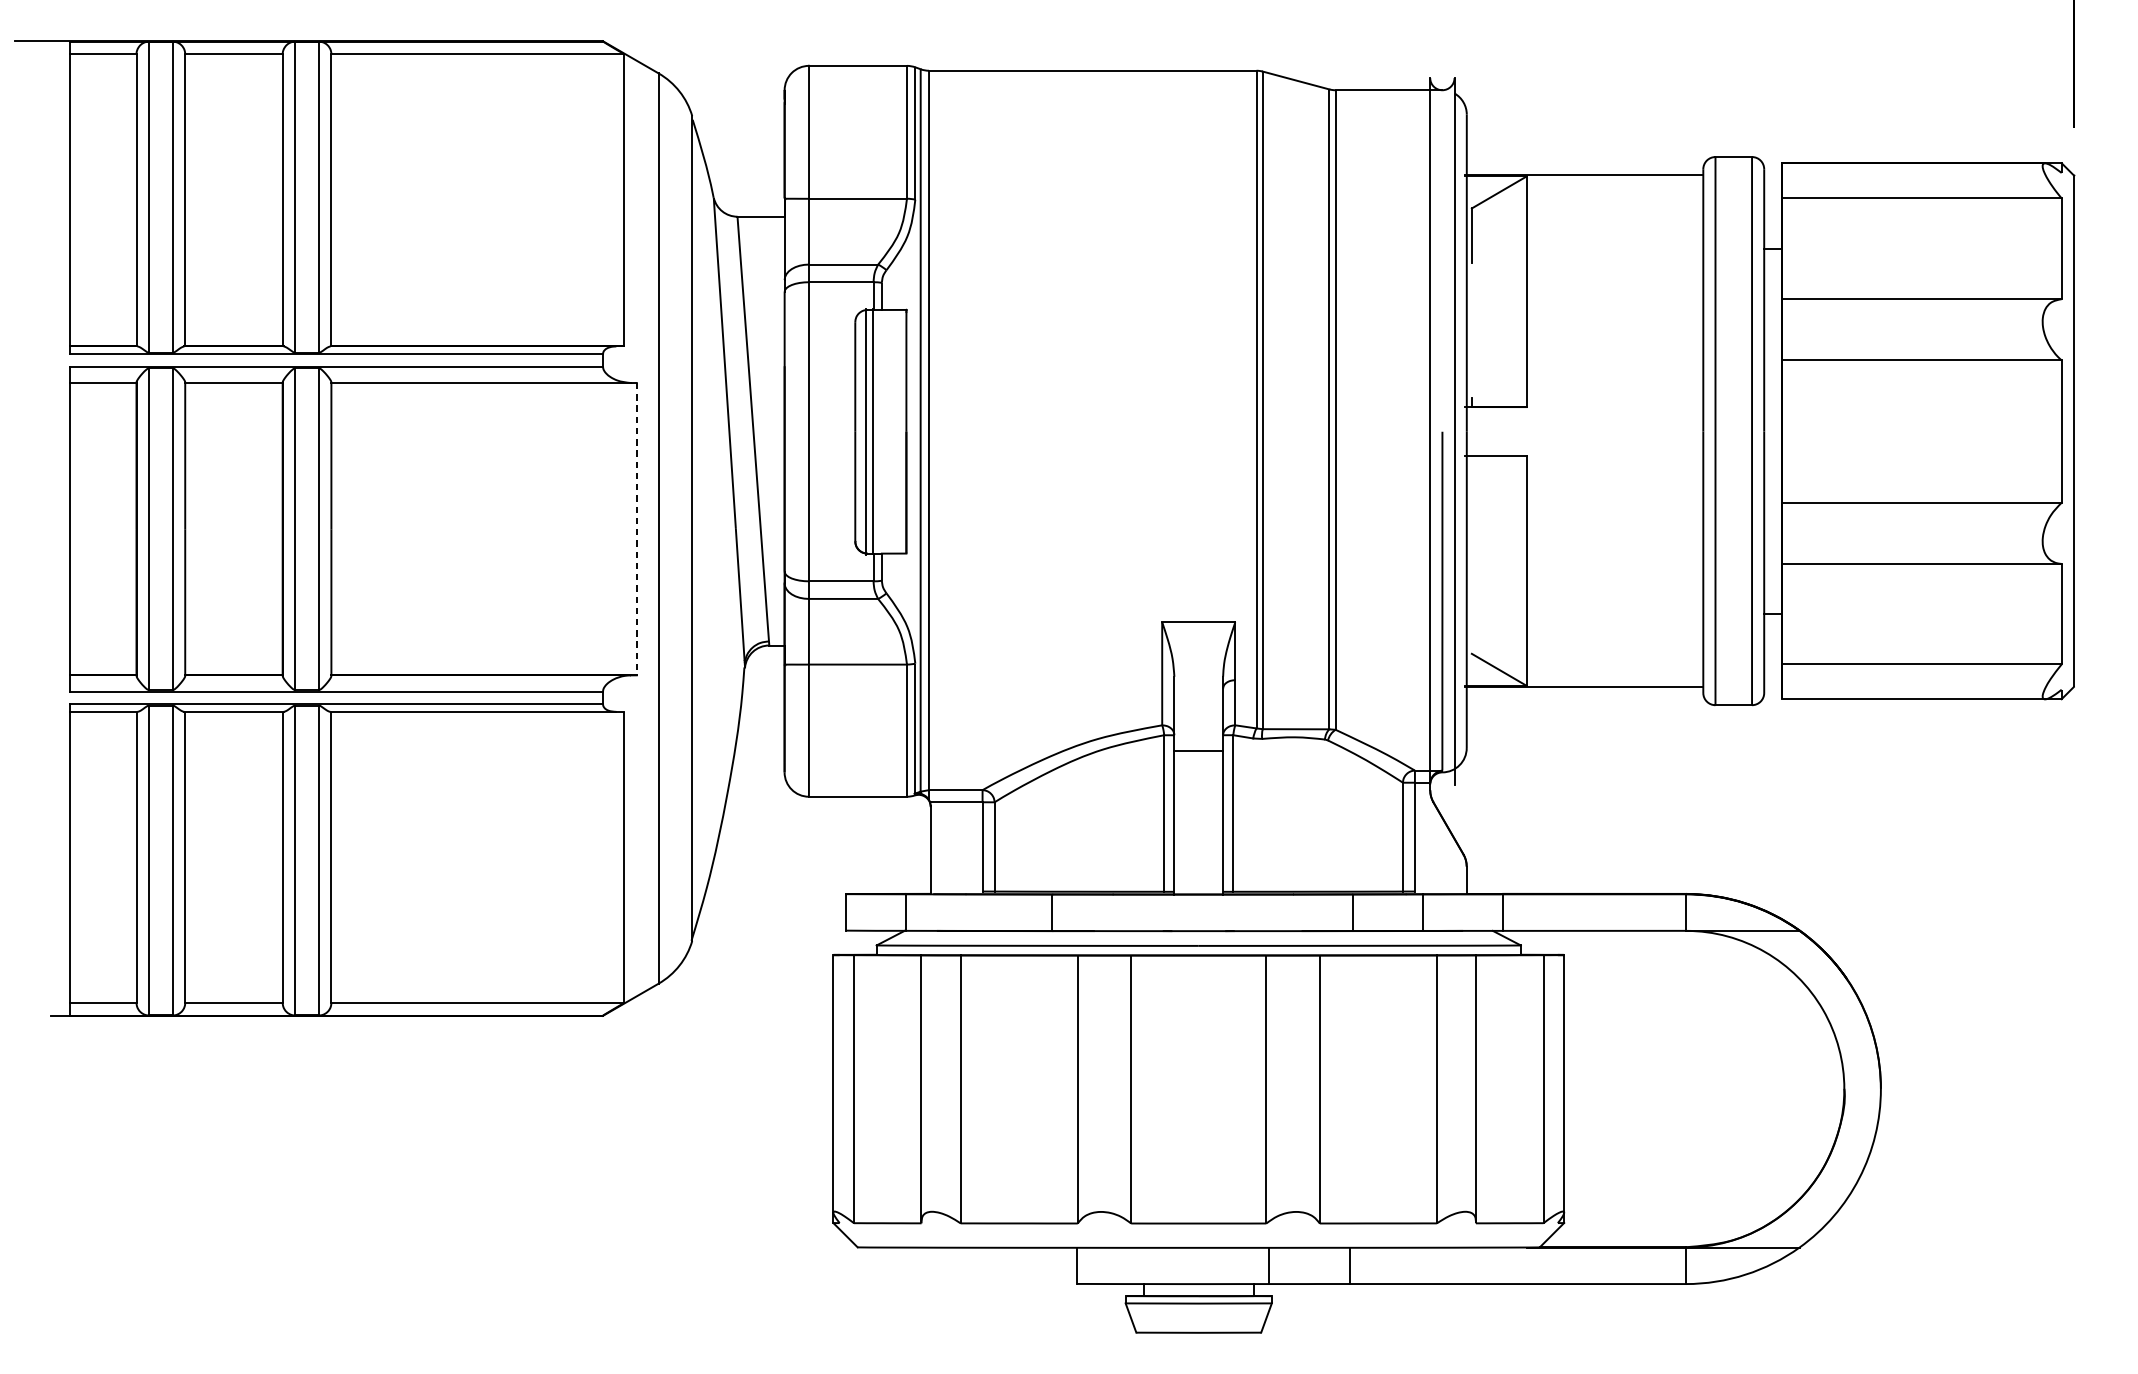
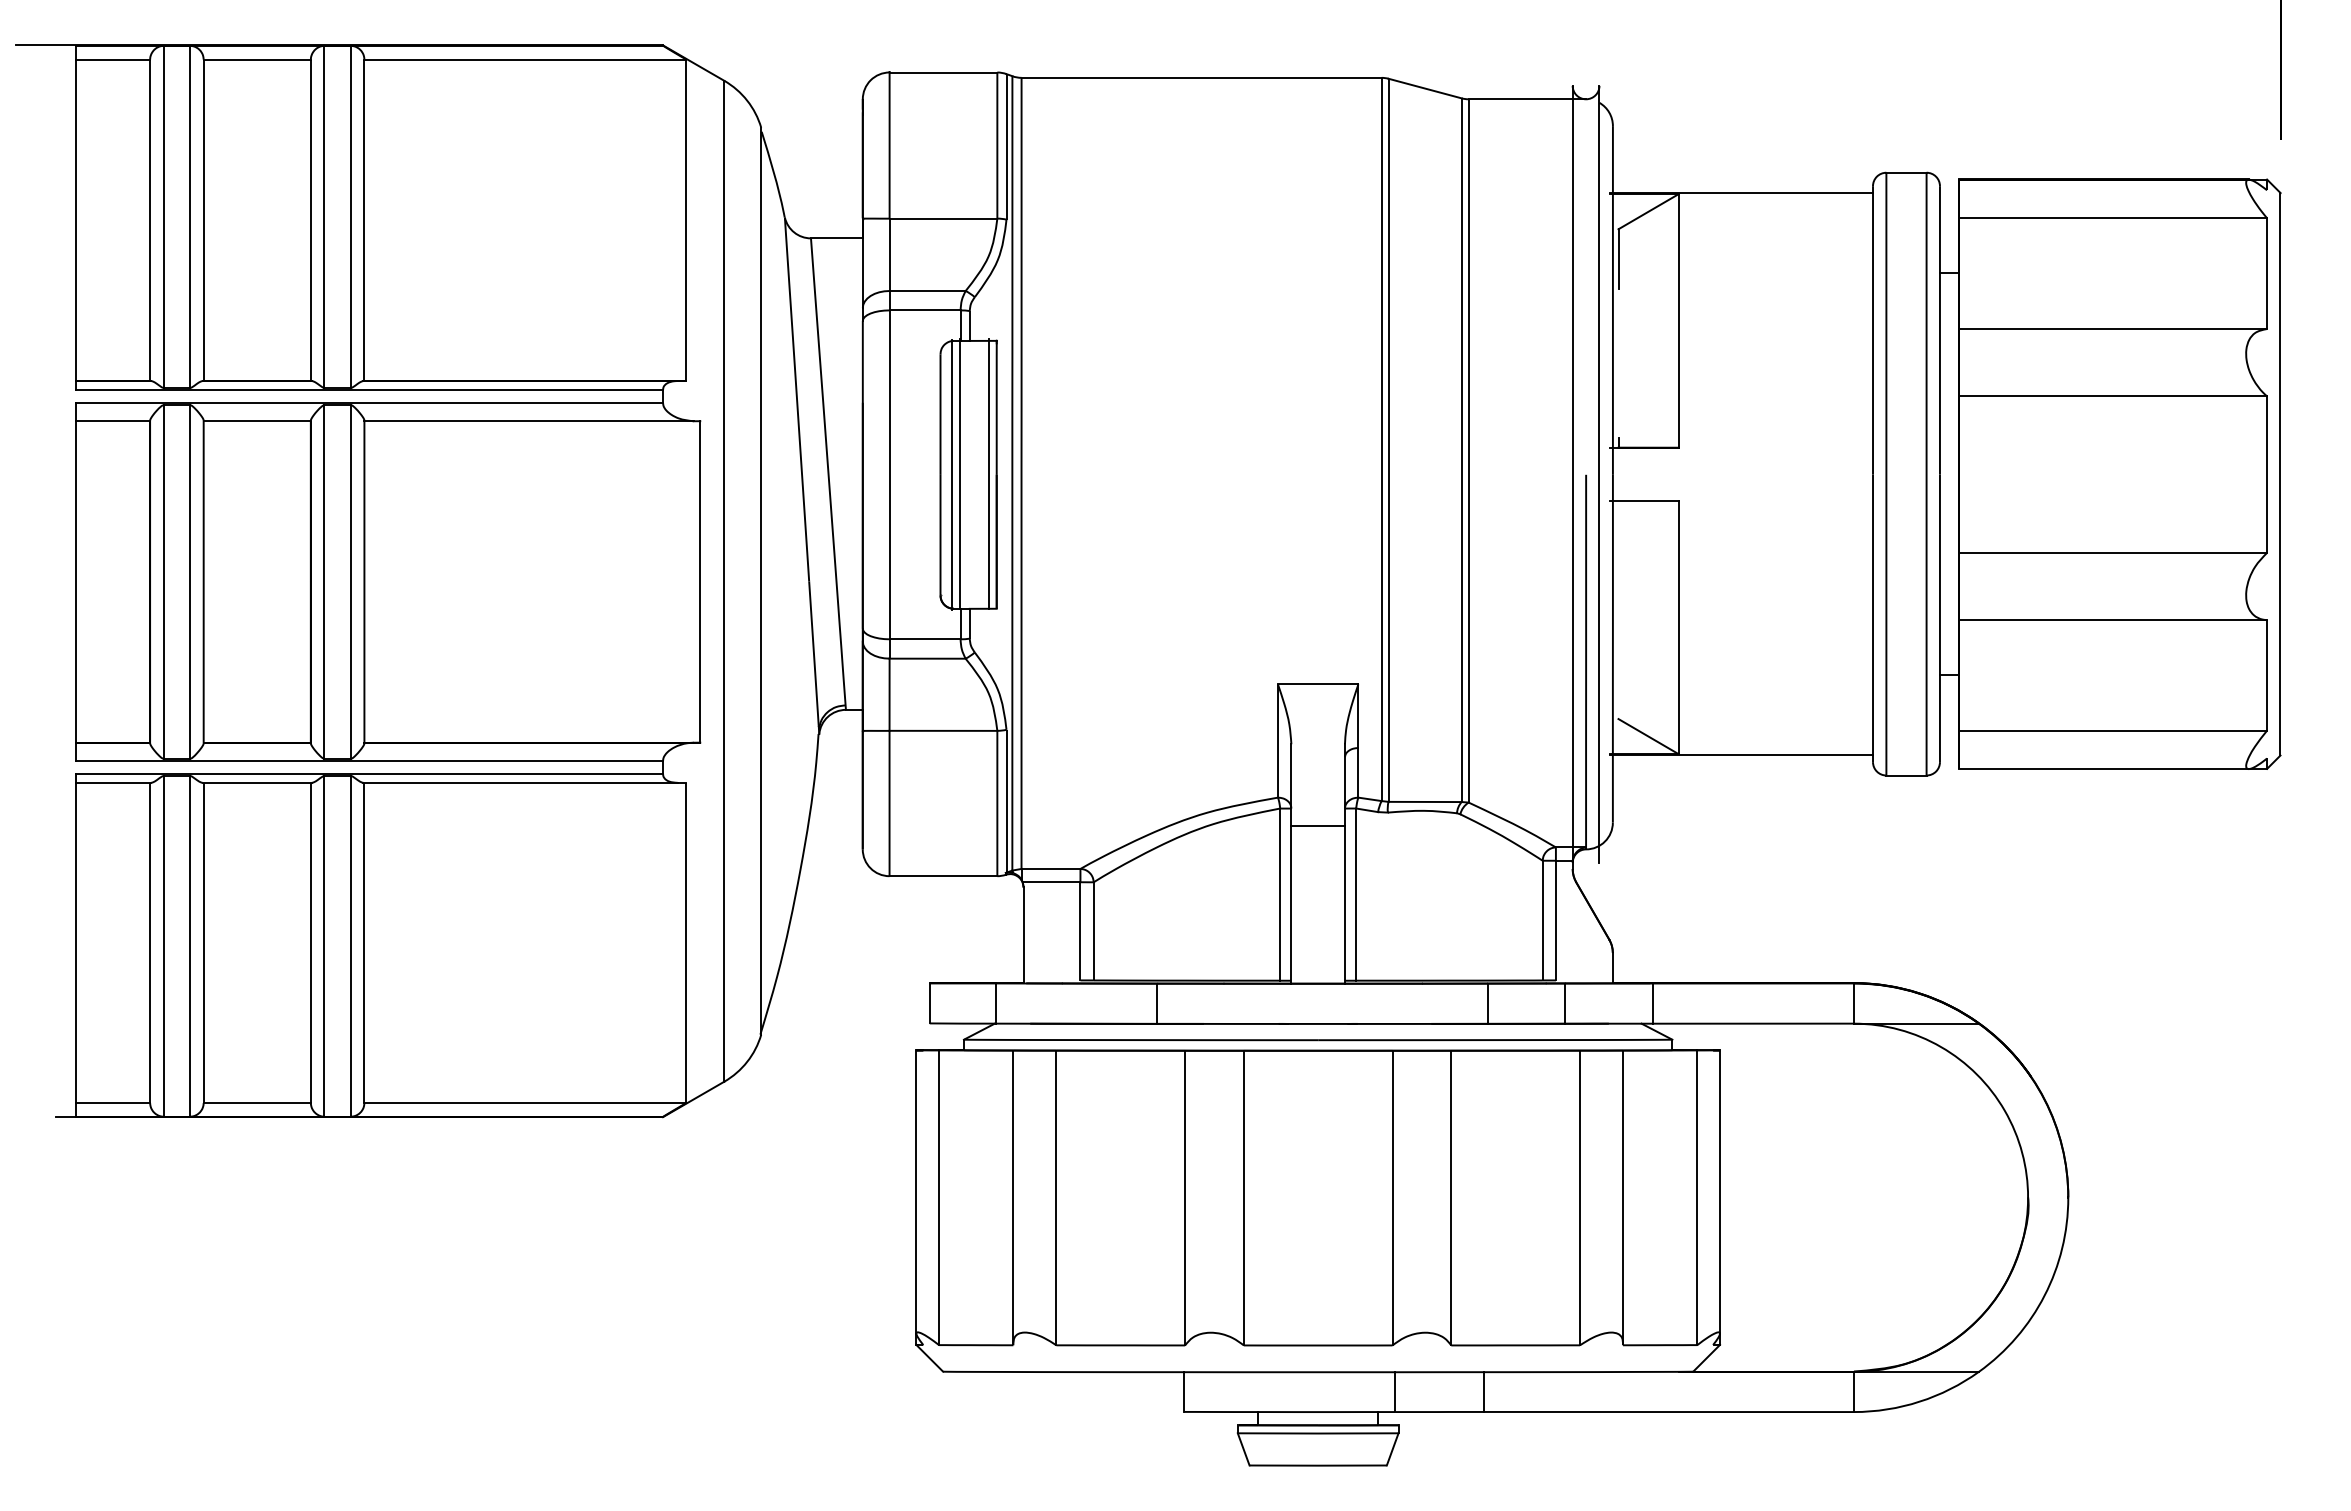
line: (898, 430) -> (988, 473), added
line: (637, 528) -> (700, 581), dashed -> solid

